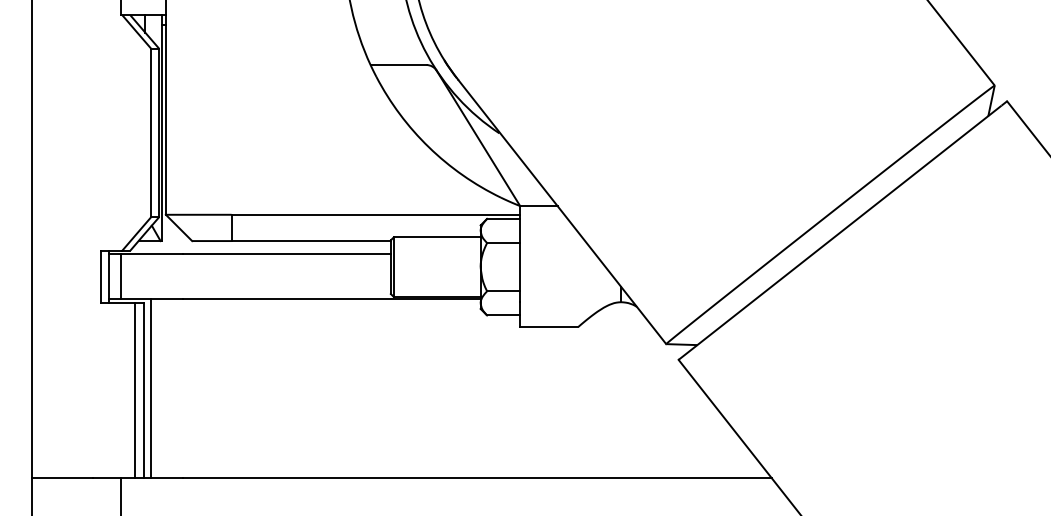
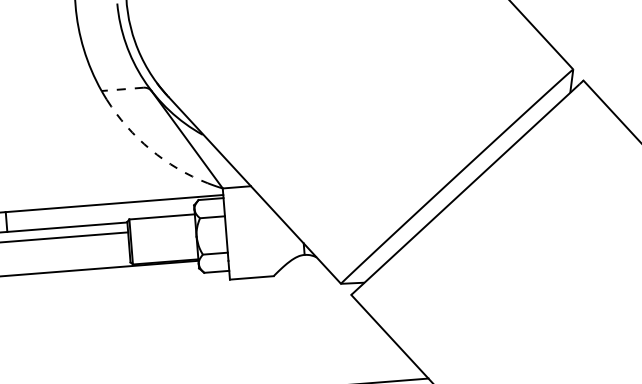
line: (398, 65) -> (122, 89), solid -> dashed
arc: (429, 147) -> (150, 149), solid -> dashed

